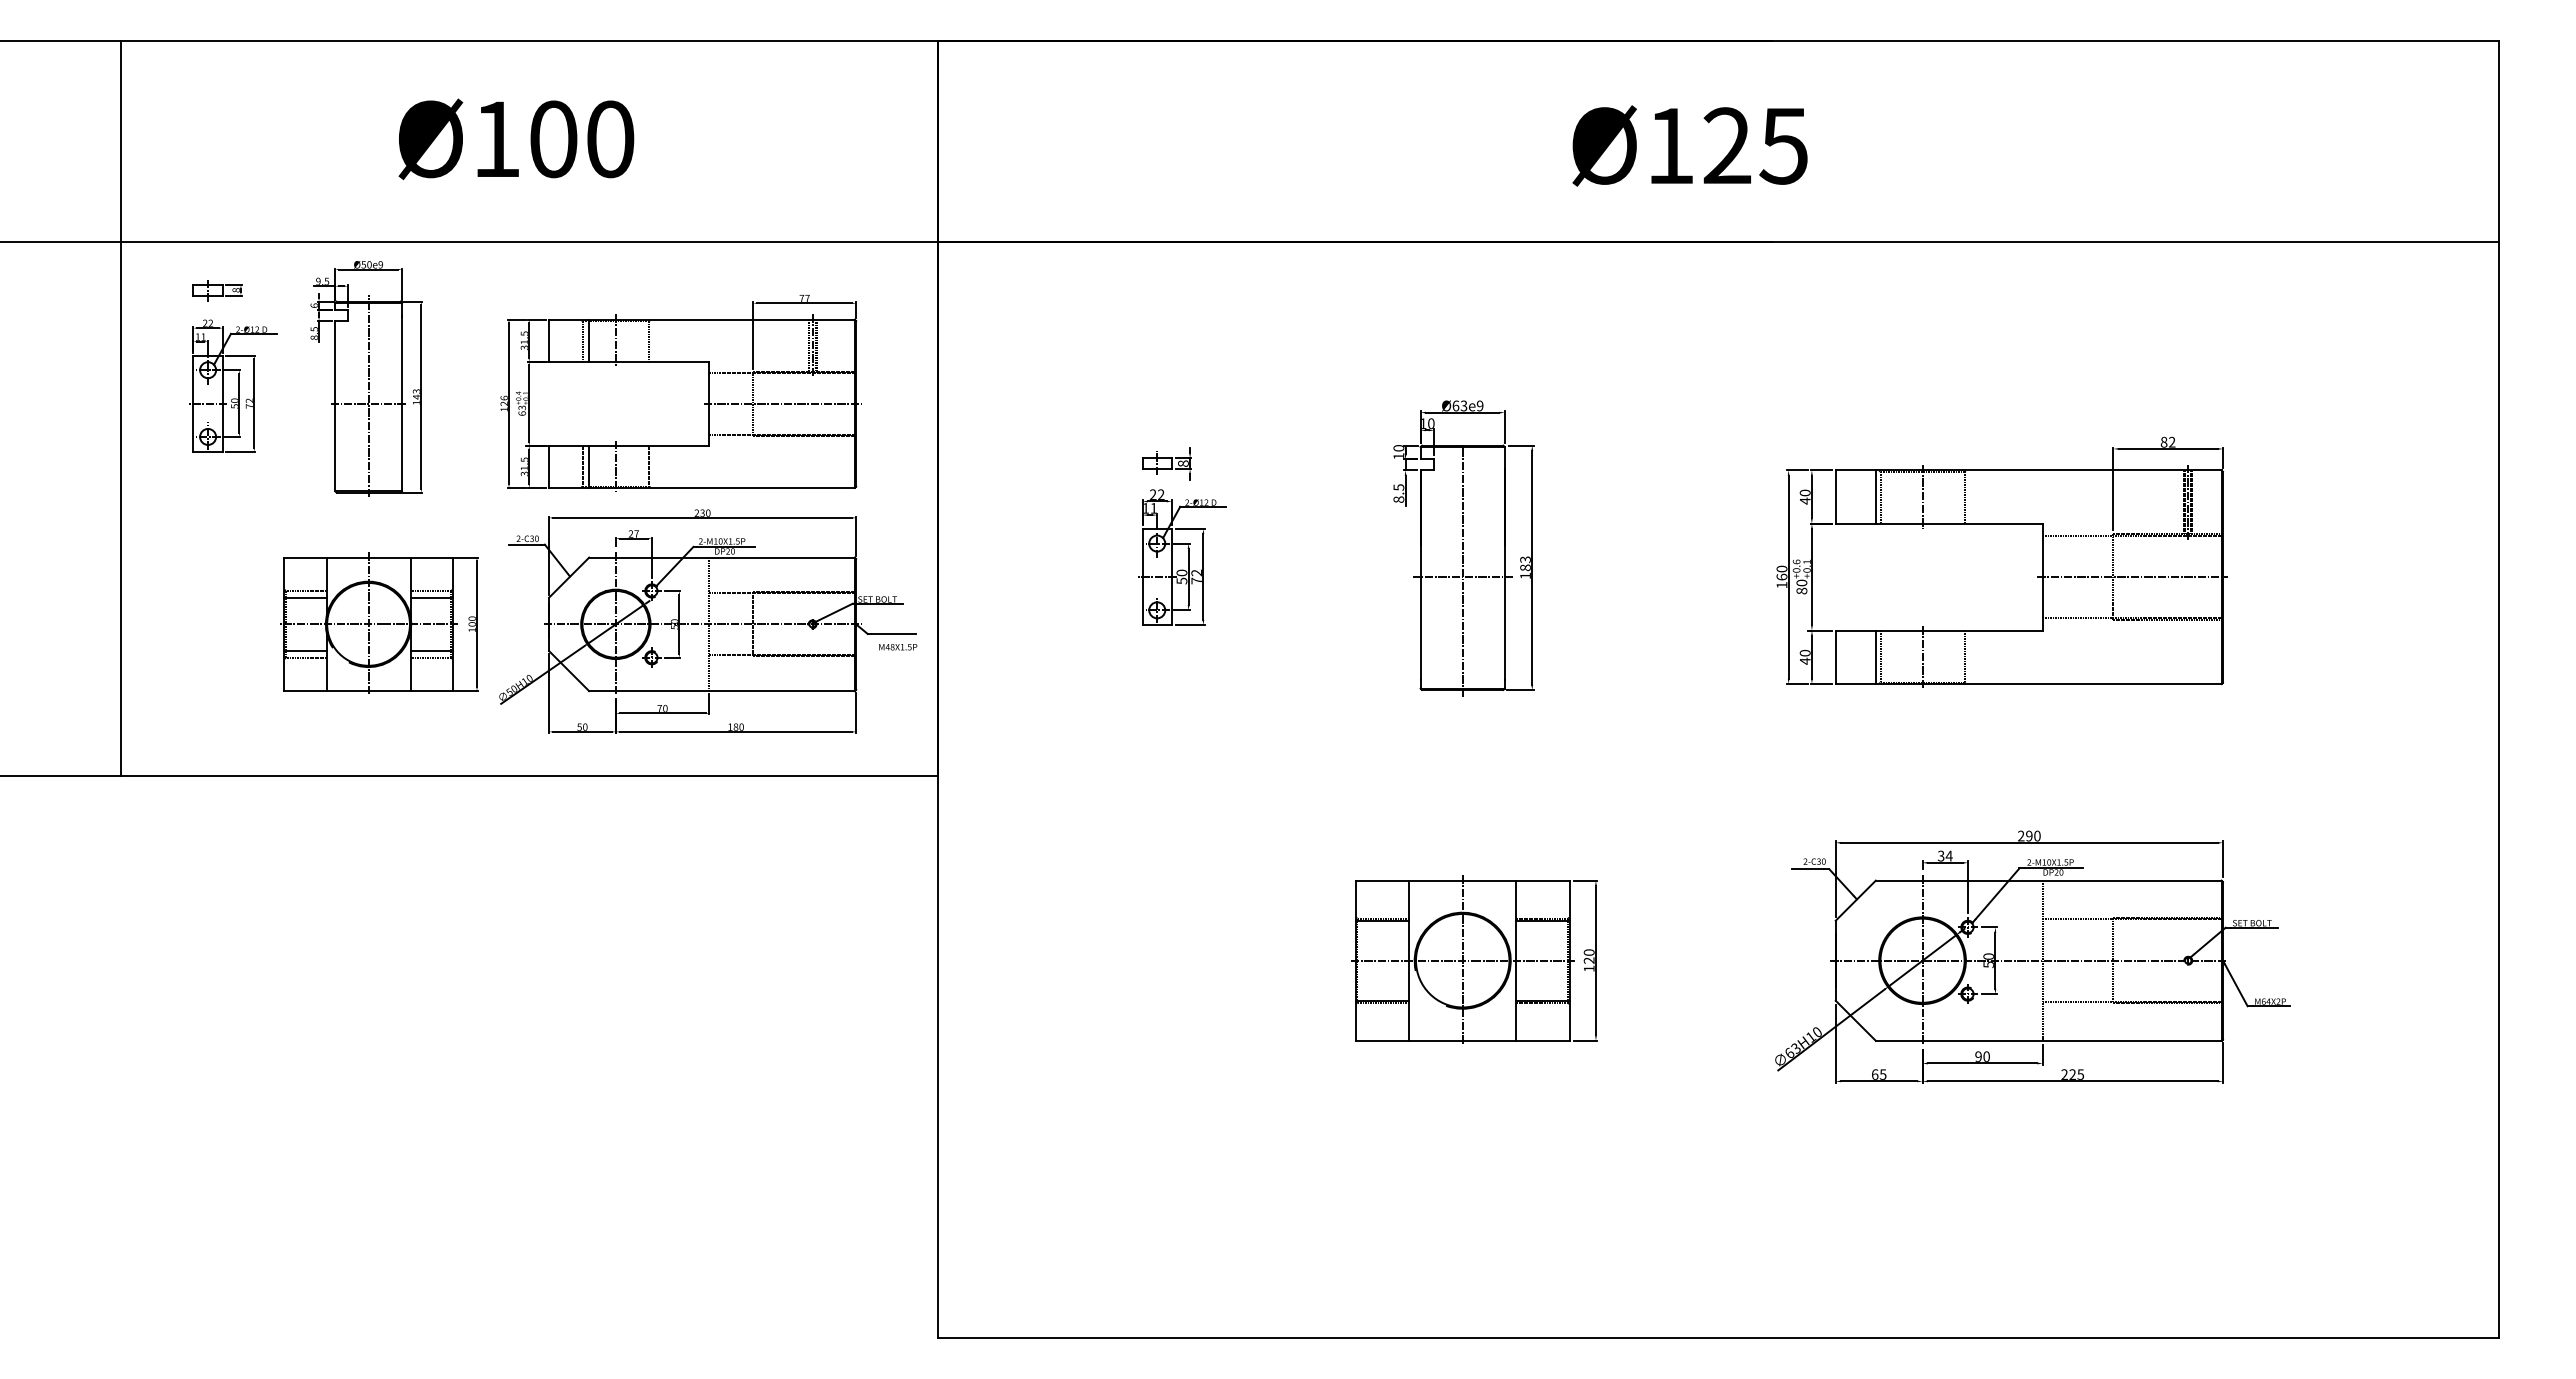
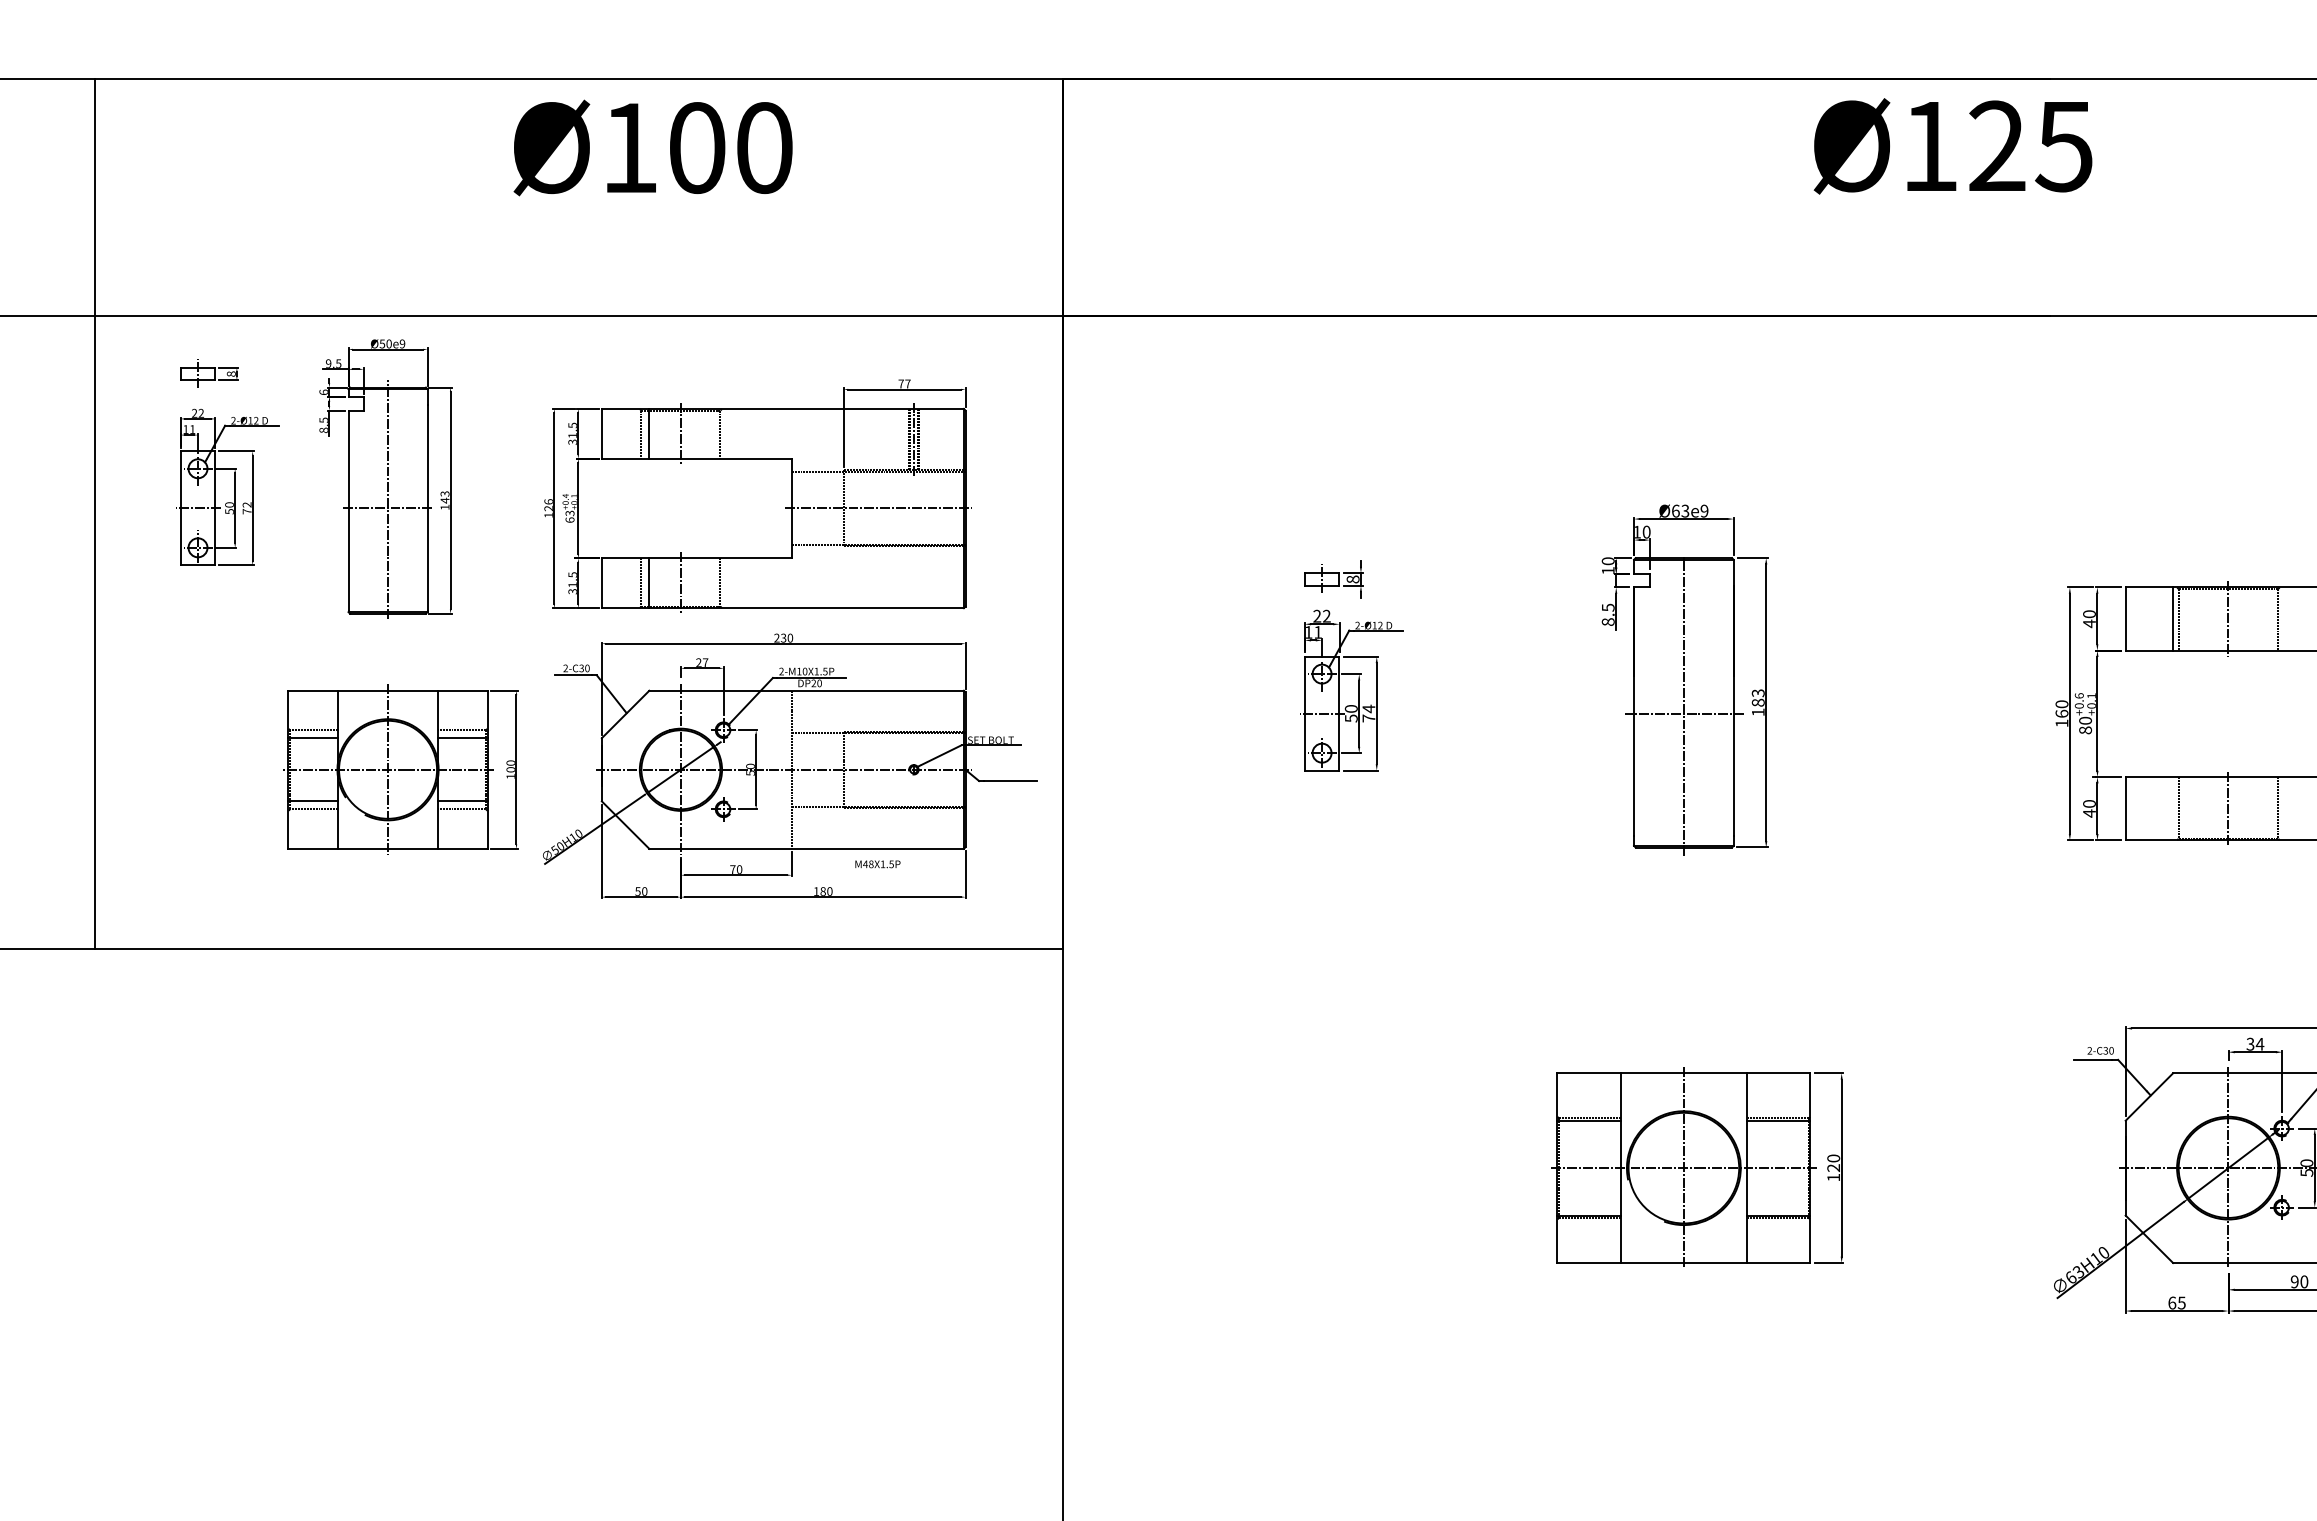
text: (516, 138) -> (653, 146), moved
text: (1689, 145) -> (1952, 145), moved
text: (1196, 572) -> (1368, 708), 72 -> 74
text: (898, 647) -> (878, 864), moved
line: (1875, 656) -> (2172, 807), removed

